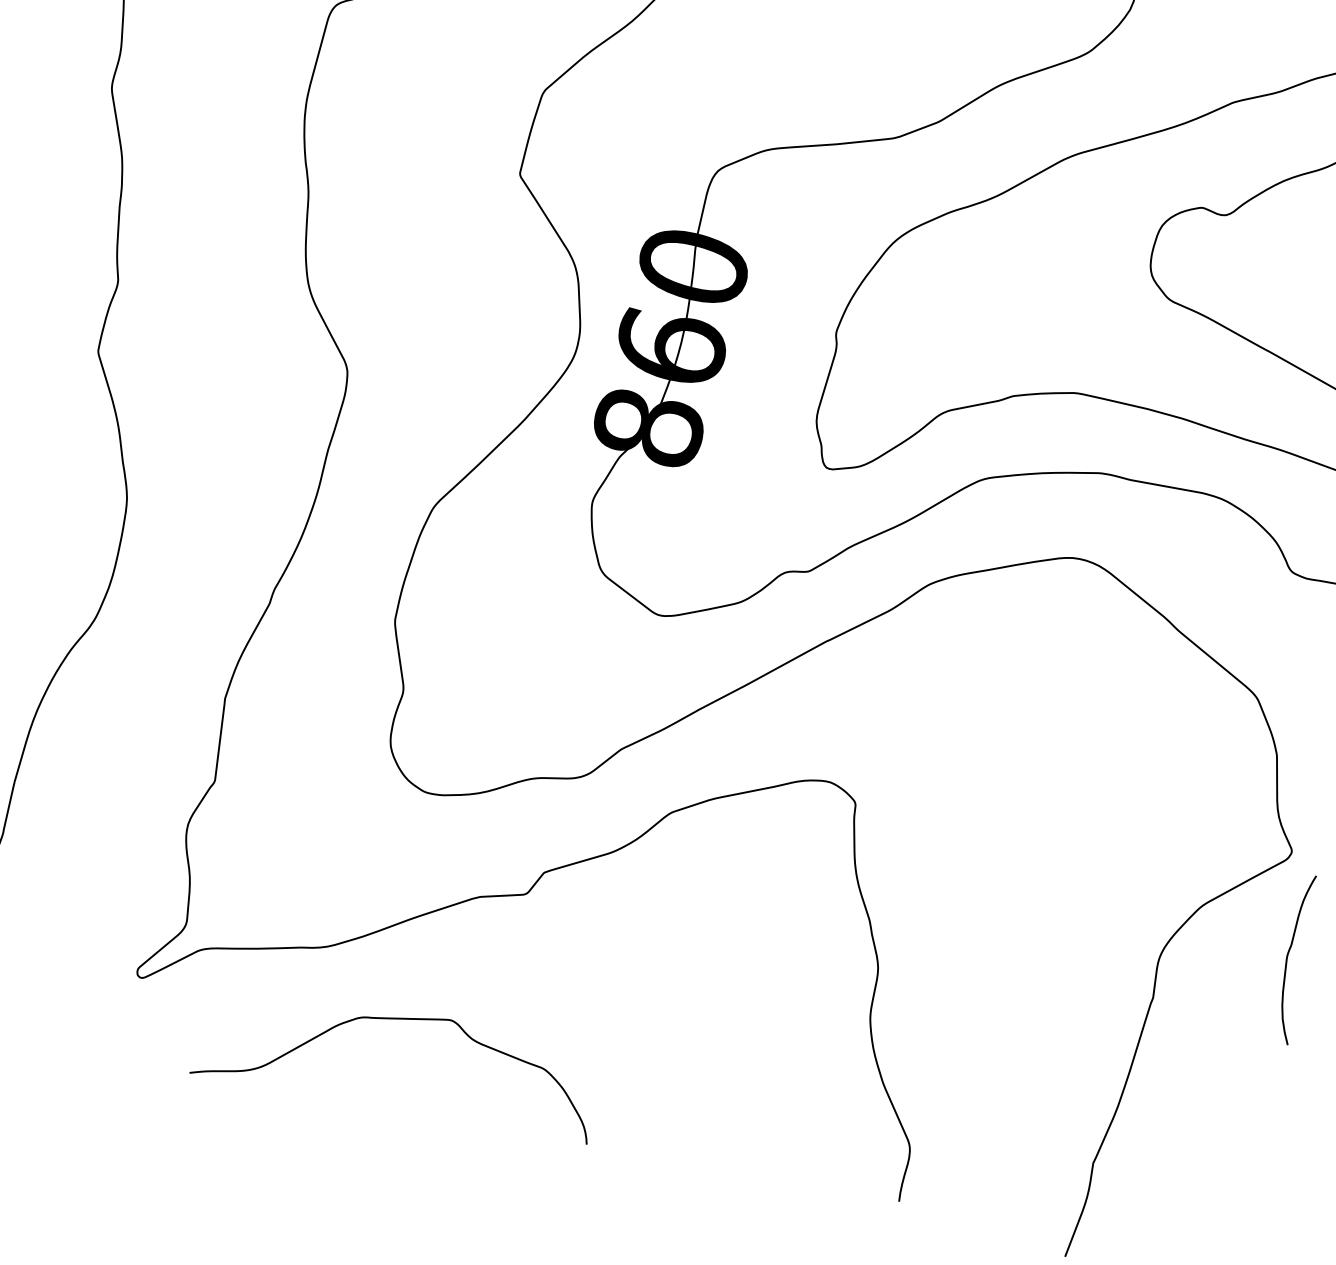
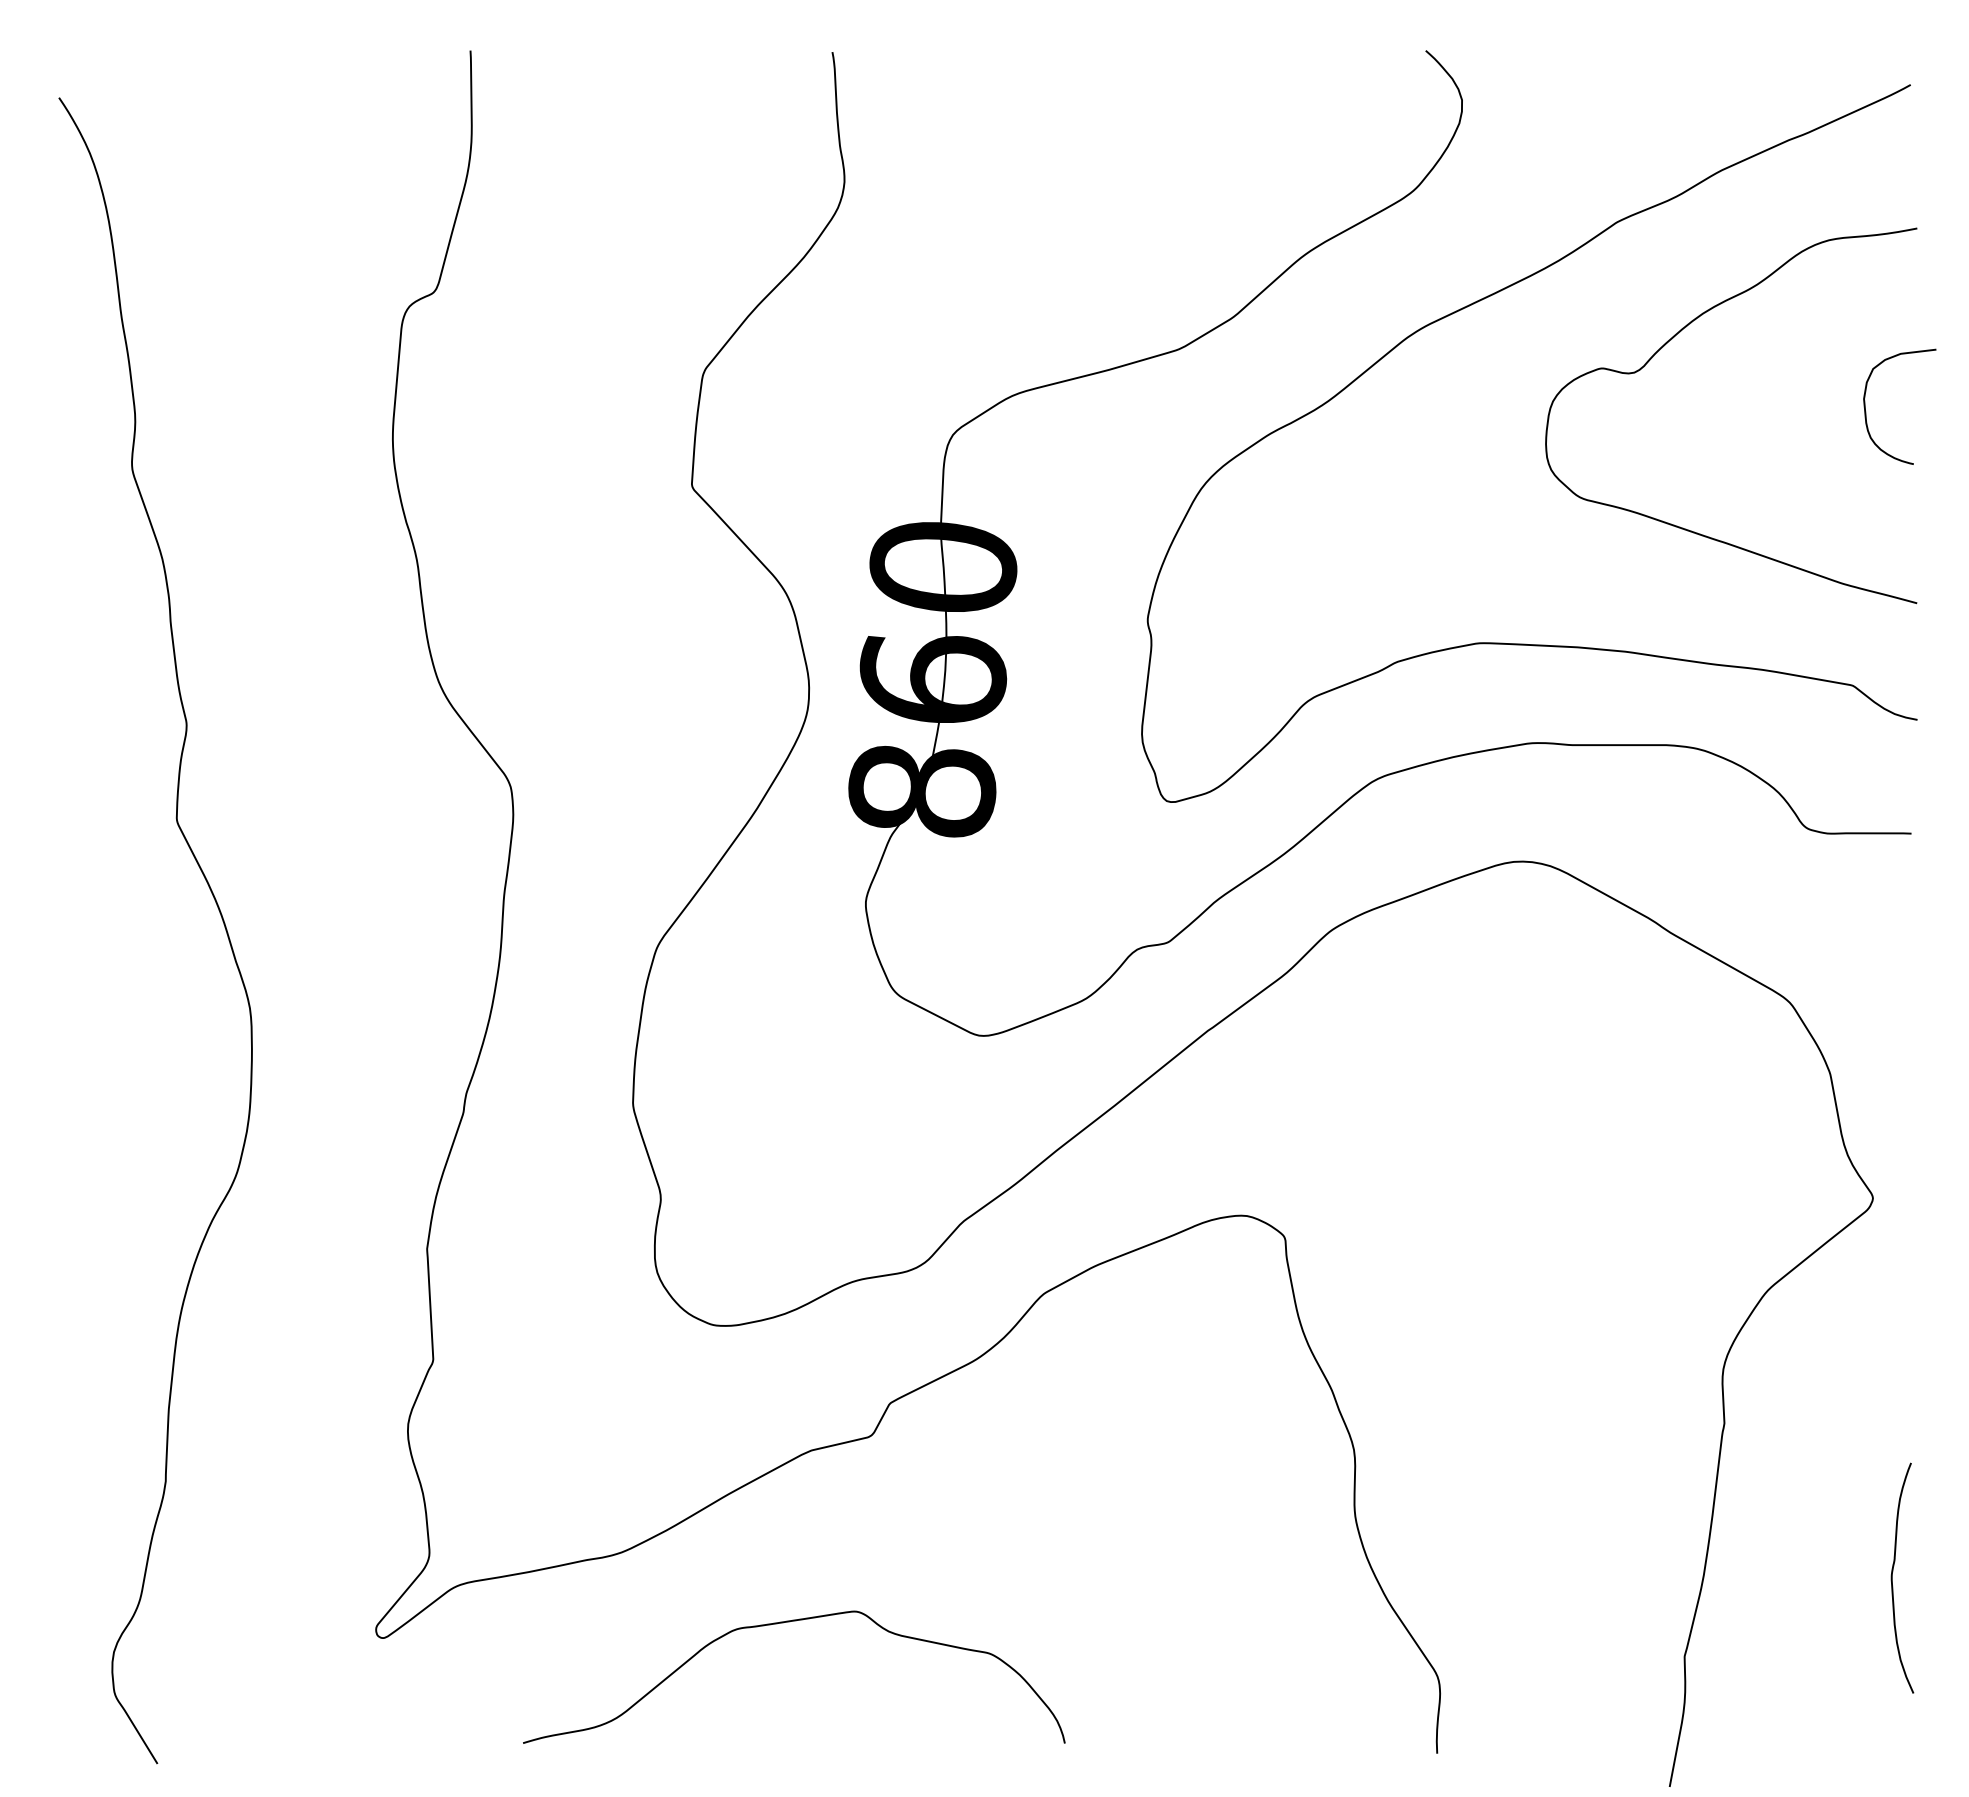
curve: (1287, 957) -> (1892, 1577), moved
curve: (396, 1019) -> (783, 1623), moved

